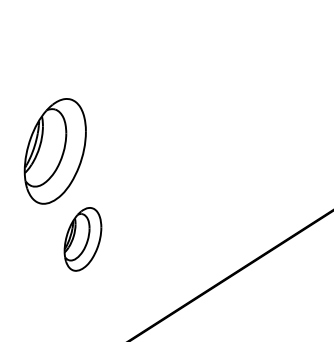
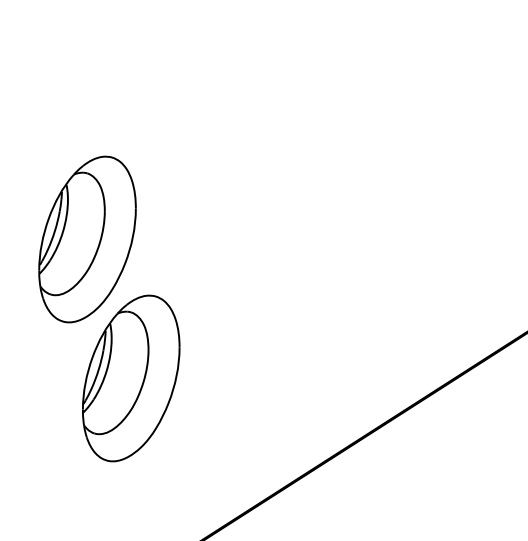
part: (82, 239) -> (130, 378), size x1.67

